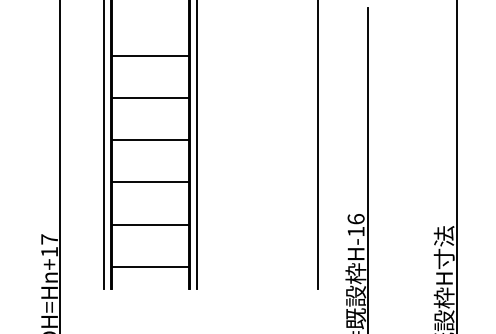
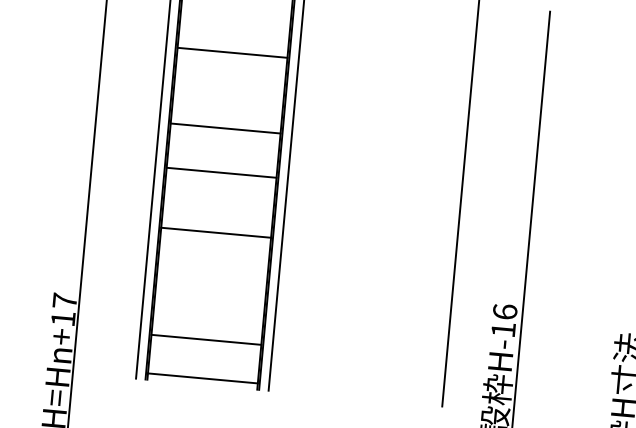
line: (149, 98) -> (224, 128), moved
line: (149, 224) -> (205, 339), moved
line: (149, 266) -> (201, 378), moved

